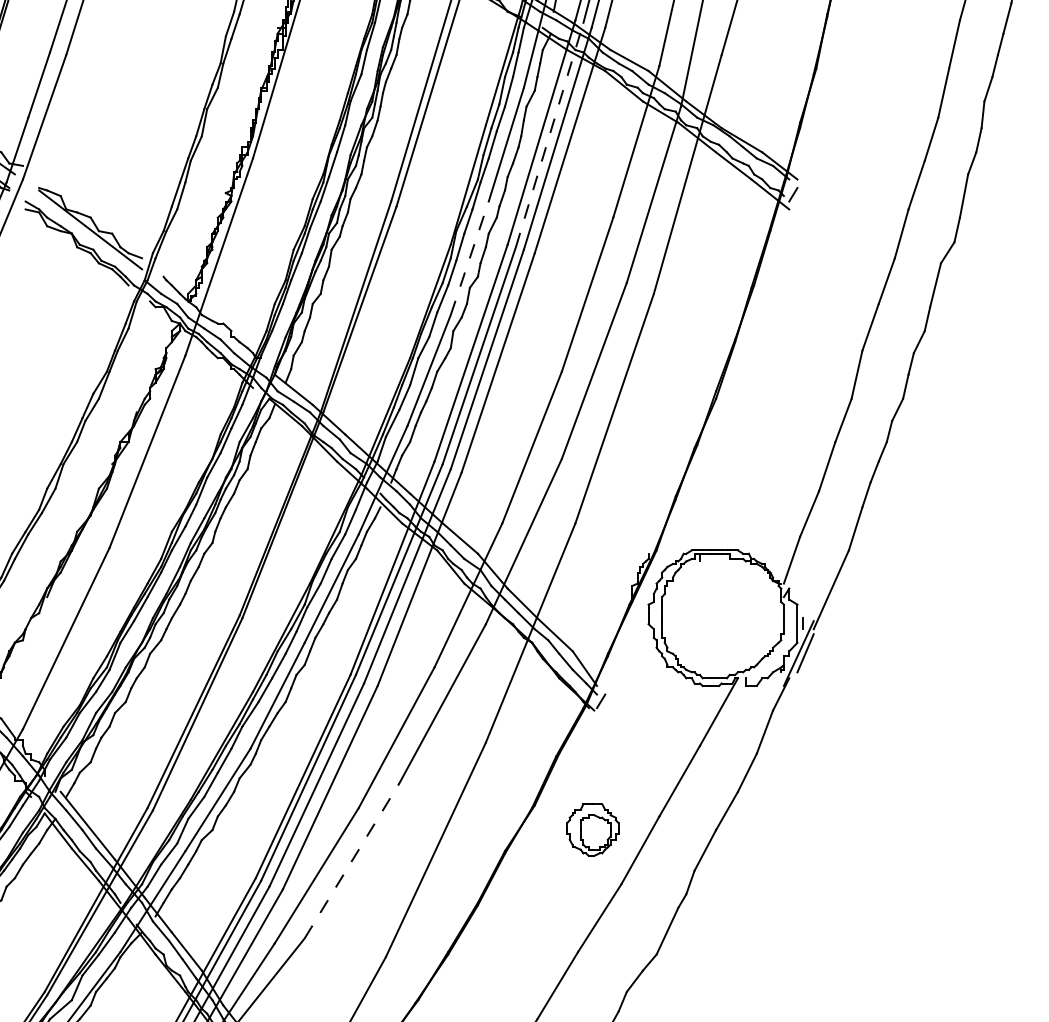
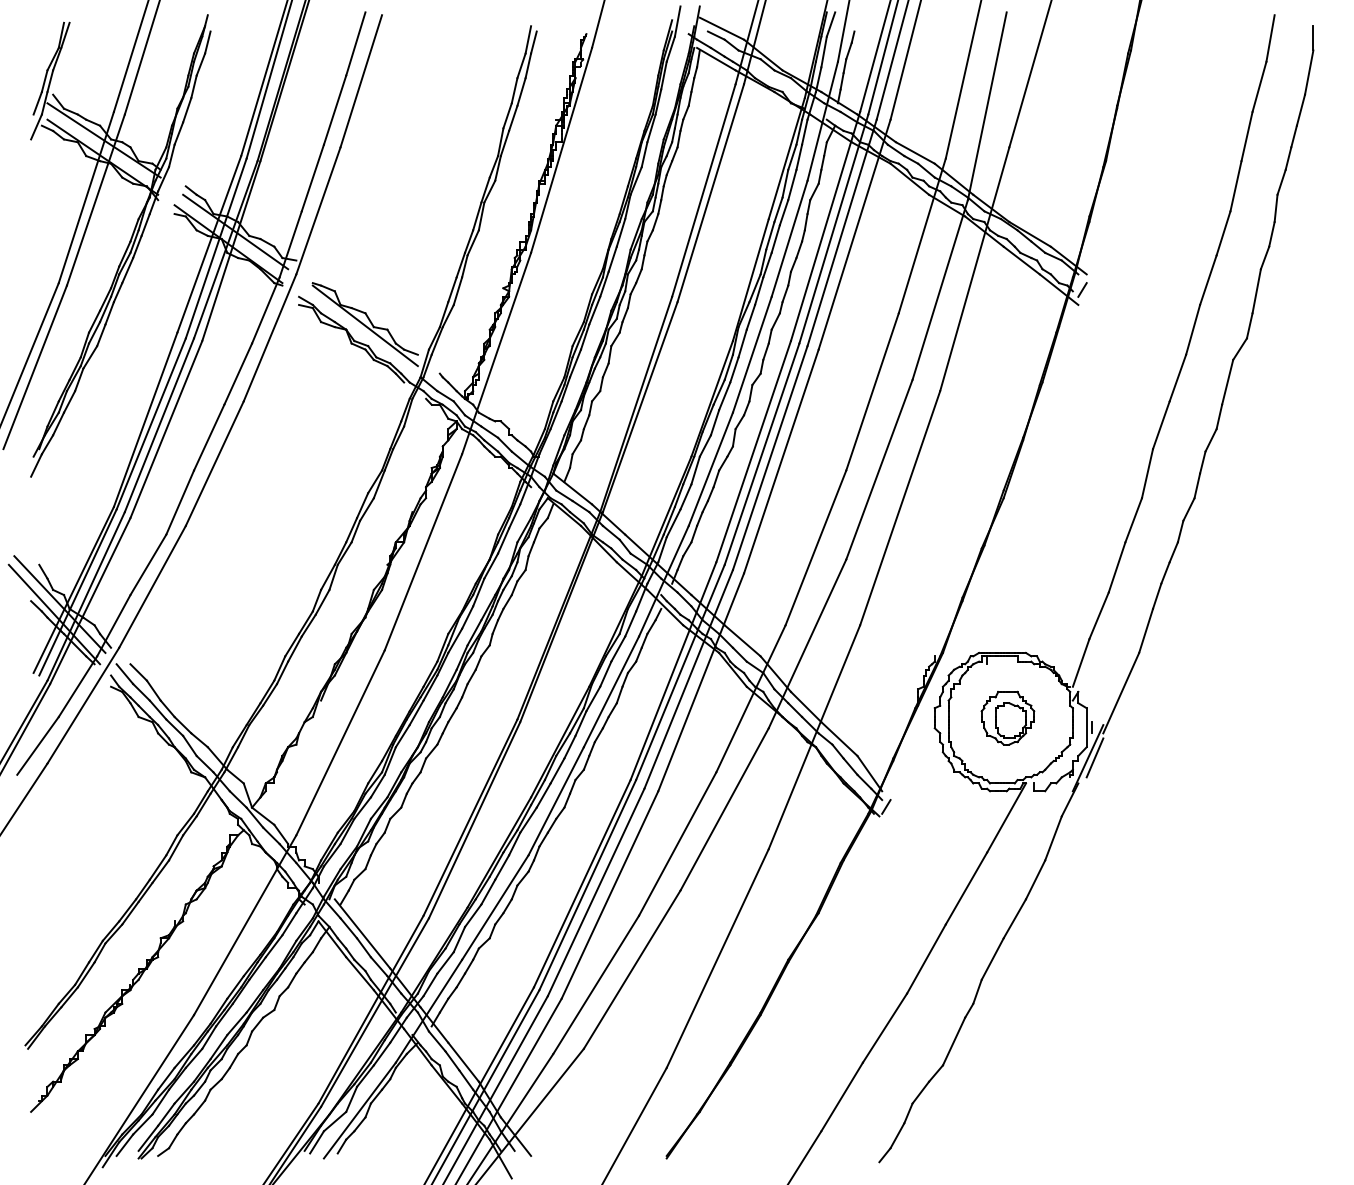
line: (549, 135) -> (833, 229), dashed -> solid
line: (469, 257) -> (752, 354), dashed -> solid
part: (592, 829) -> (1007, 717), moved
line: (352, 860) -> (632, 969), dashed -> solid

